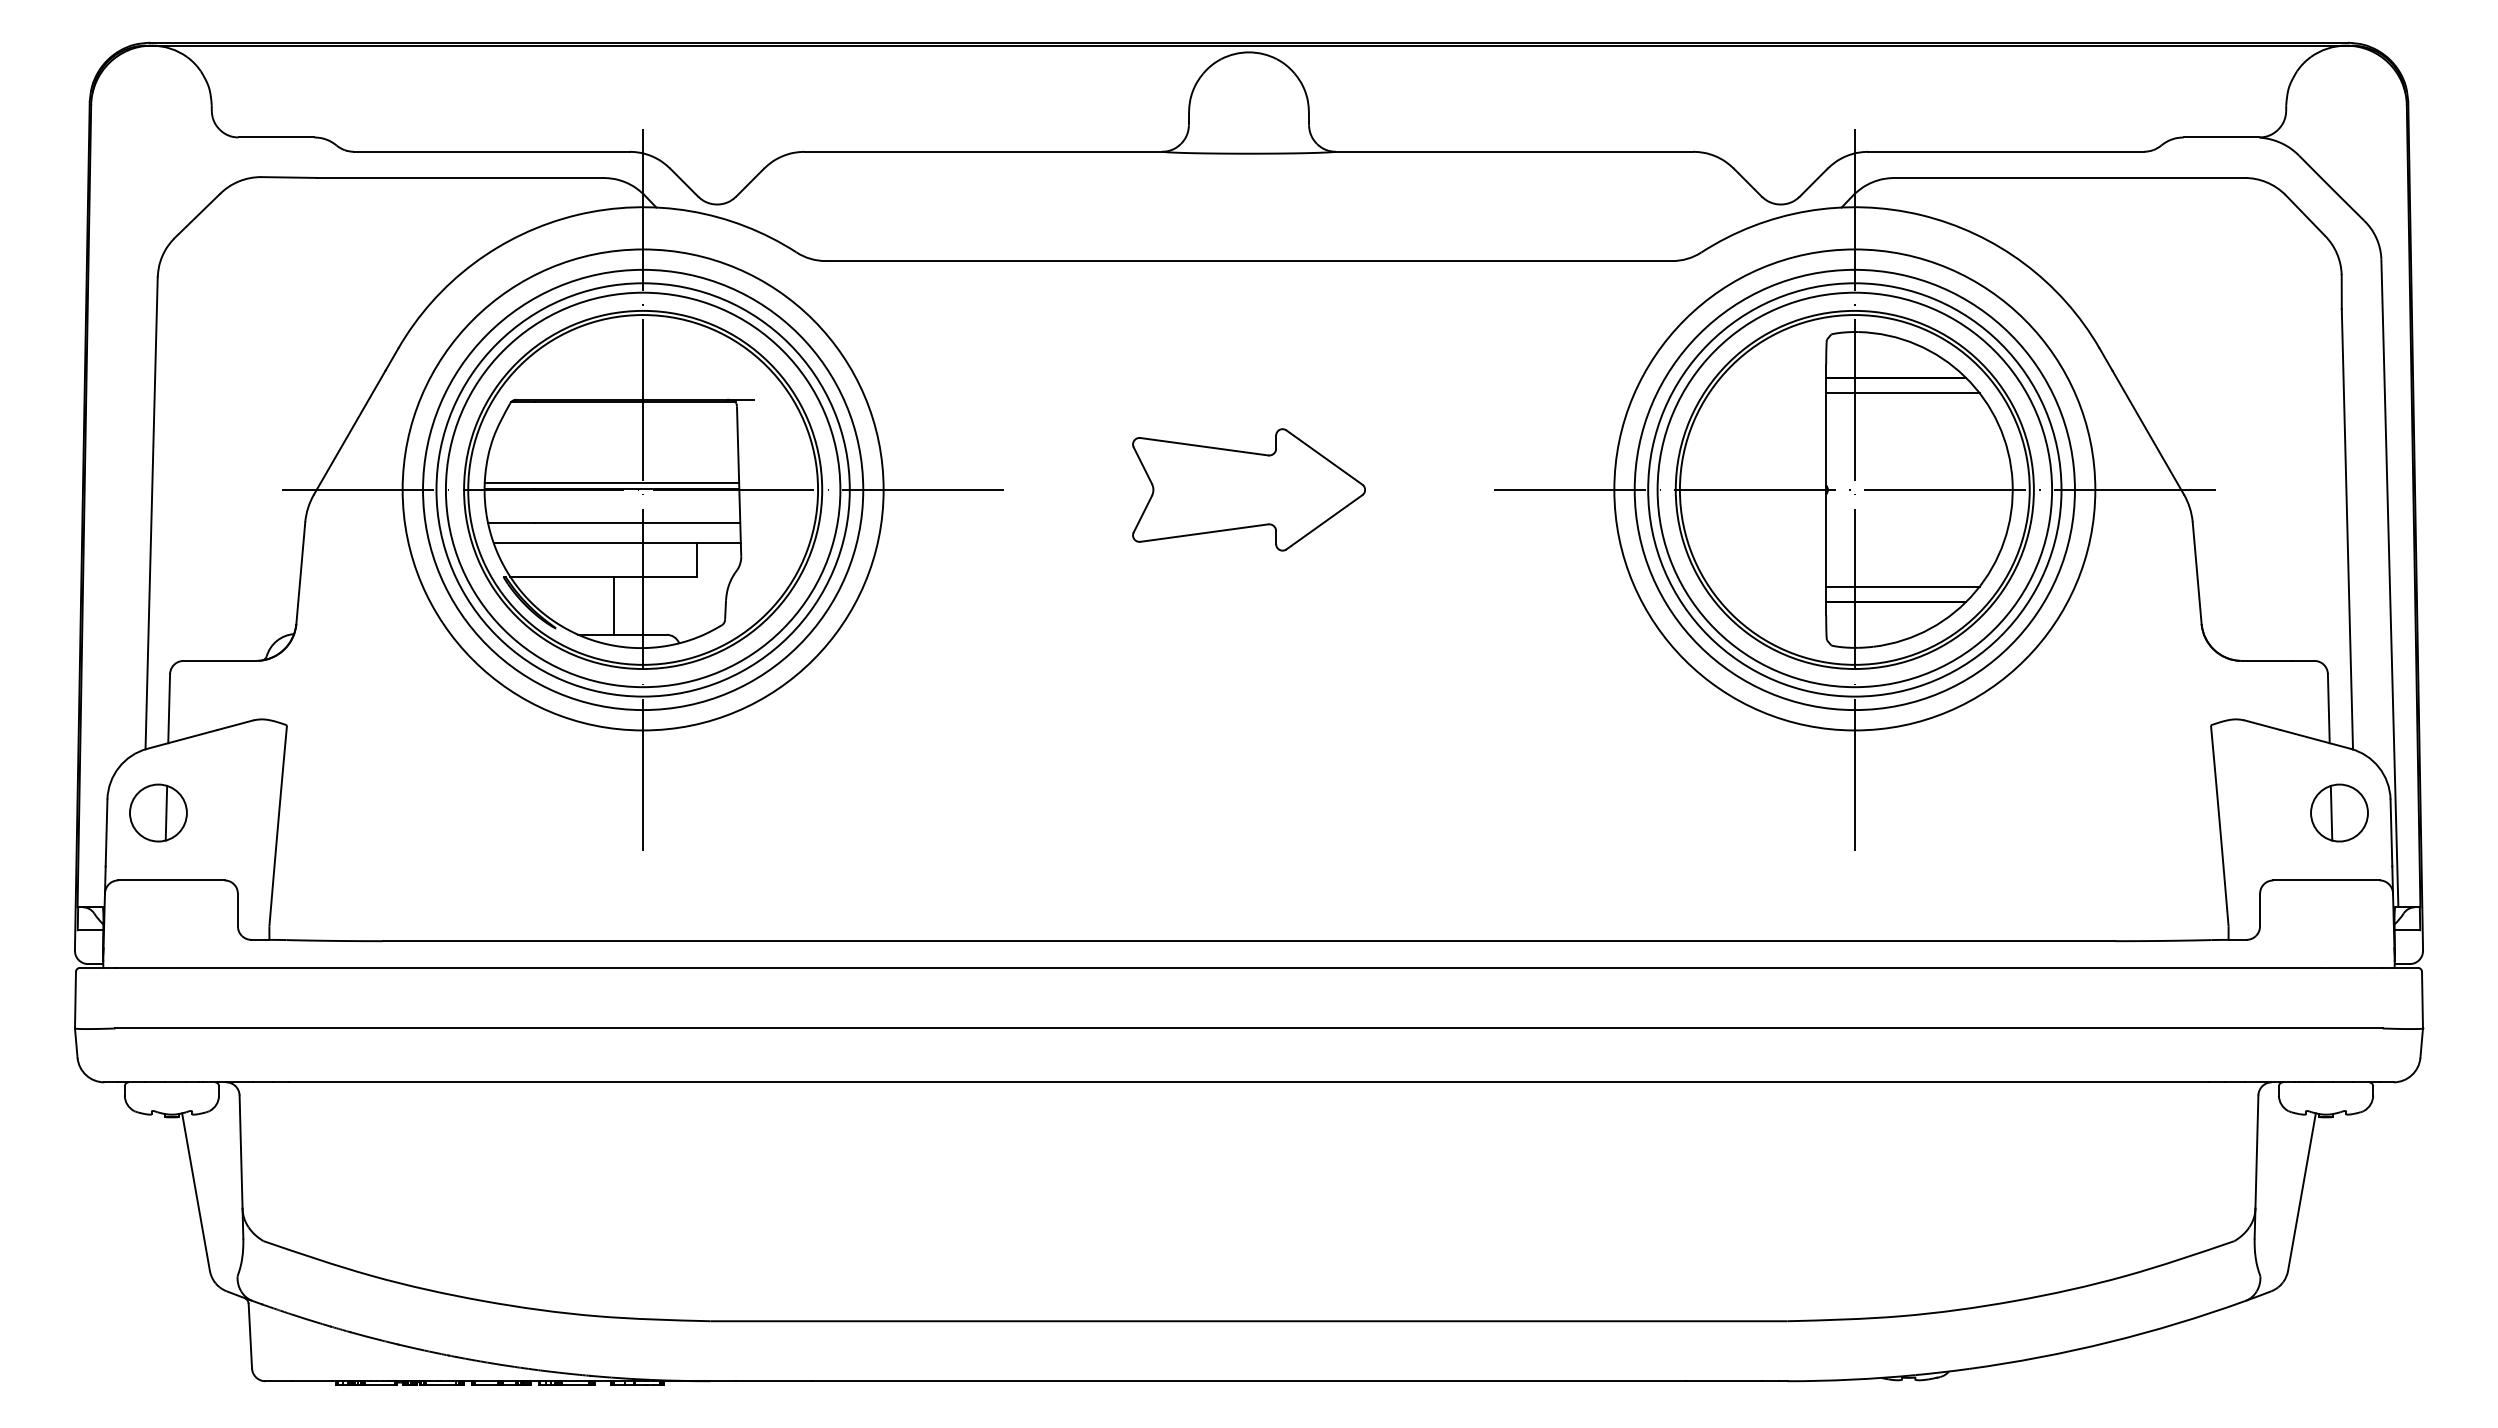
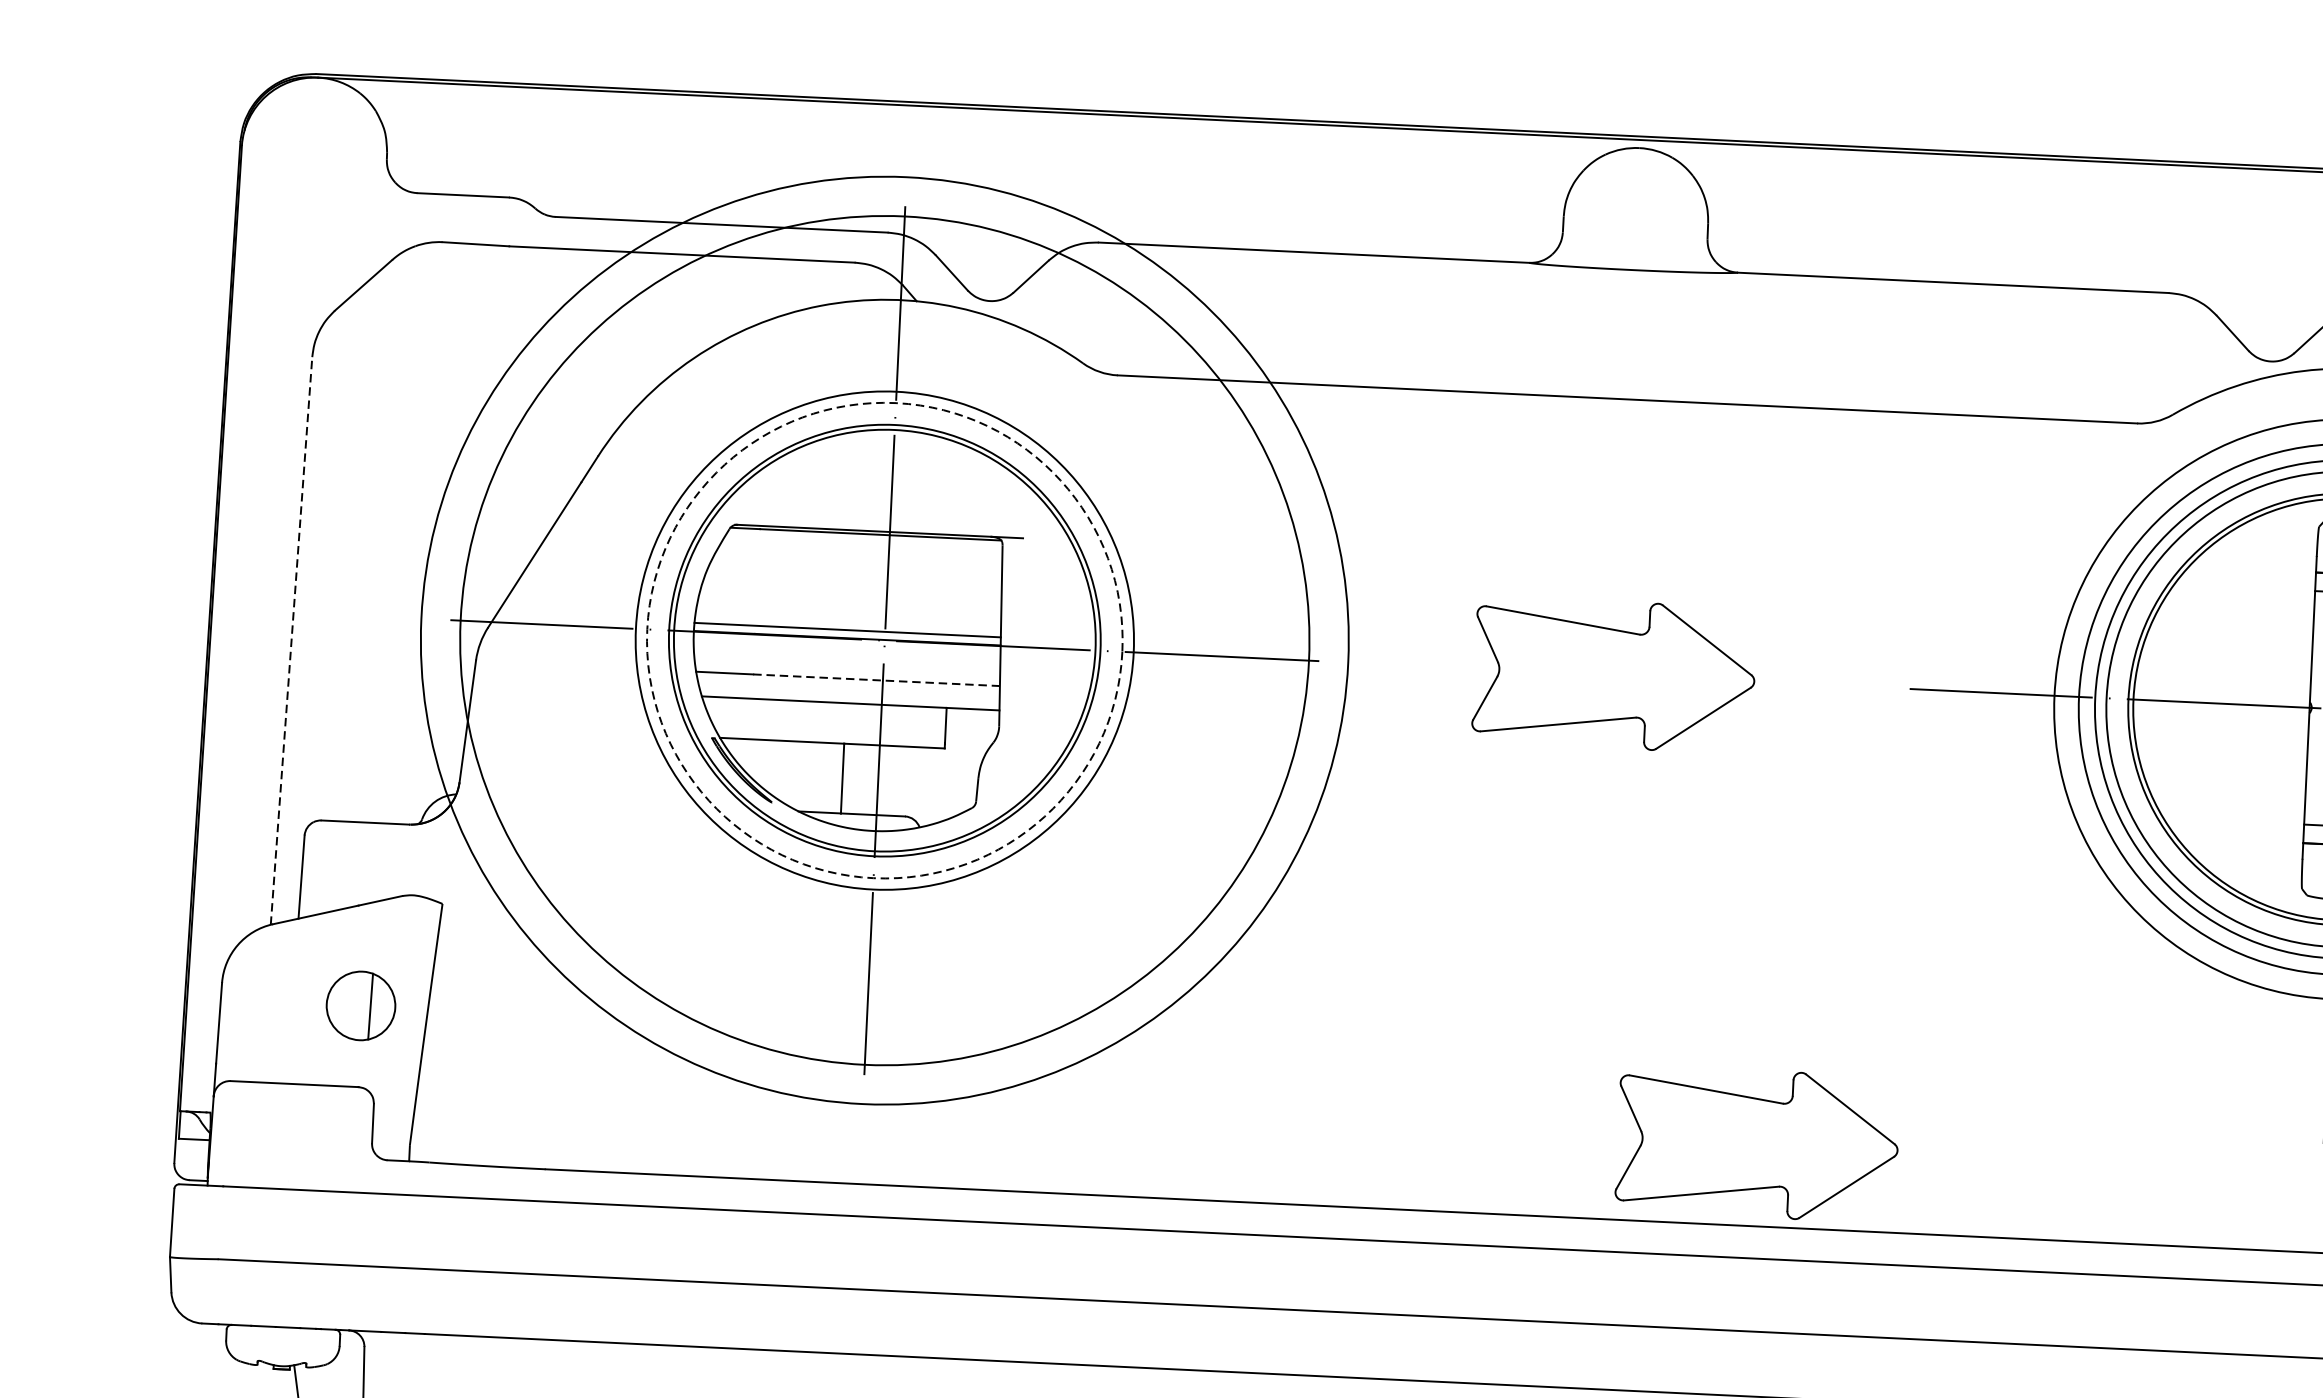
circle: (642, 489) -> (884, 640), size x1.6
circle: (642, 489) -> (884, 640), solid -> dashed
circle: (643, 489) -> (885, 640), size x1.6
line: (151, 512) -> (291, 639), solid -> dashed
line: (638, 523) -> (877, 680), solid -> dashed
part: (158, 812) -> (361, 1005), moved
part: (1385, 872) -> (1757, 1143), added

